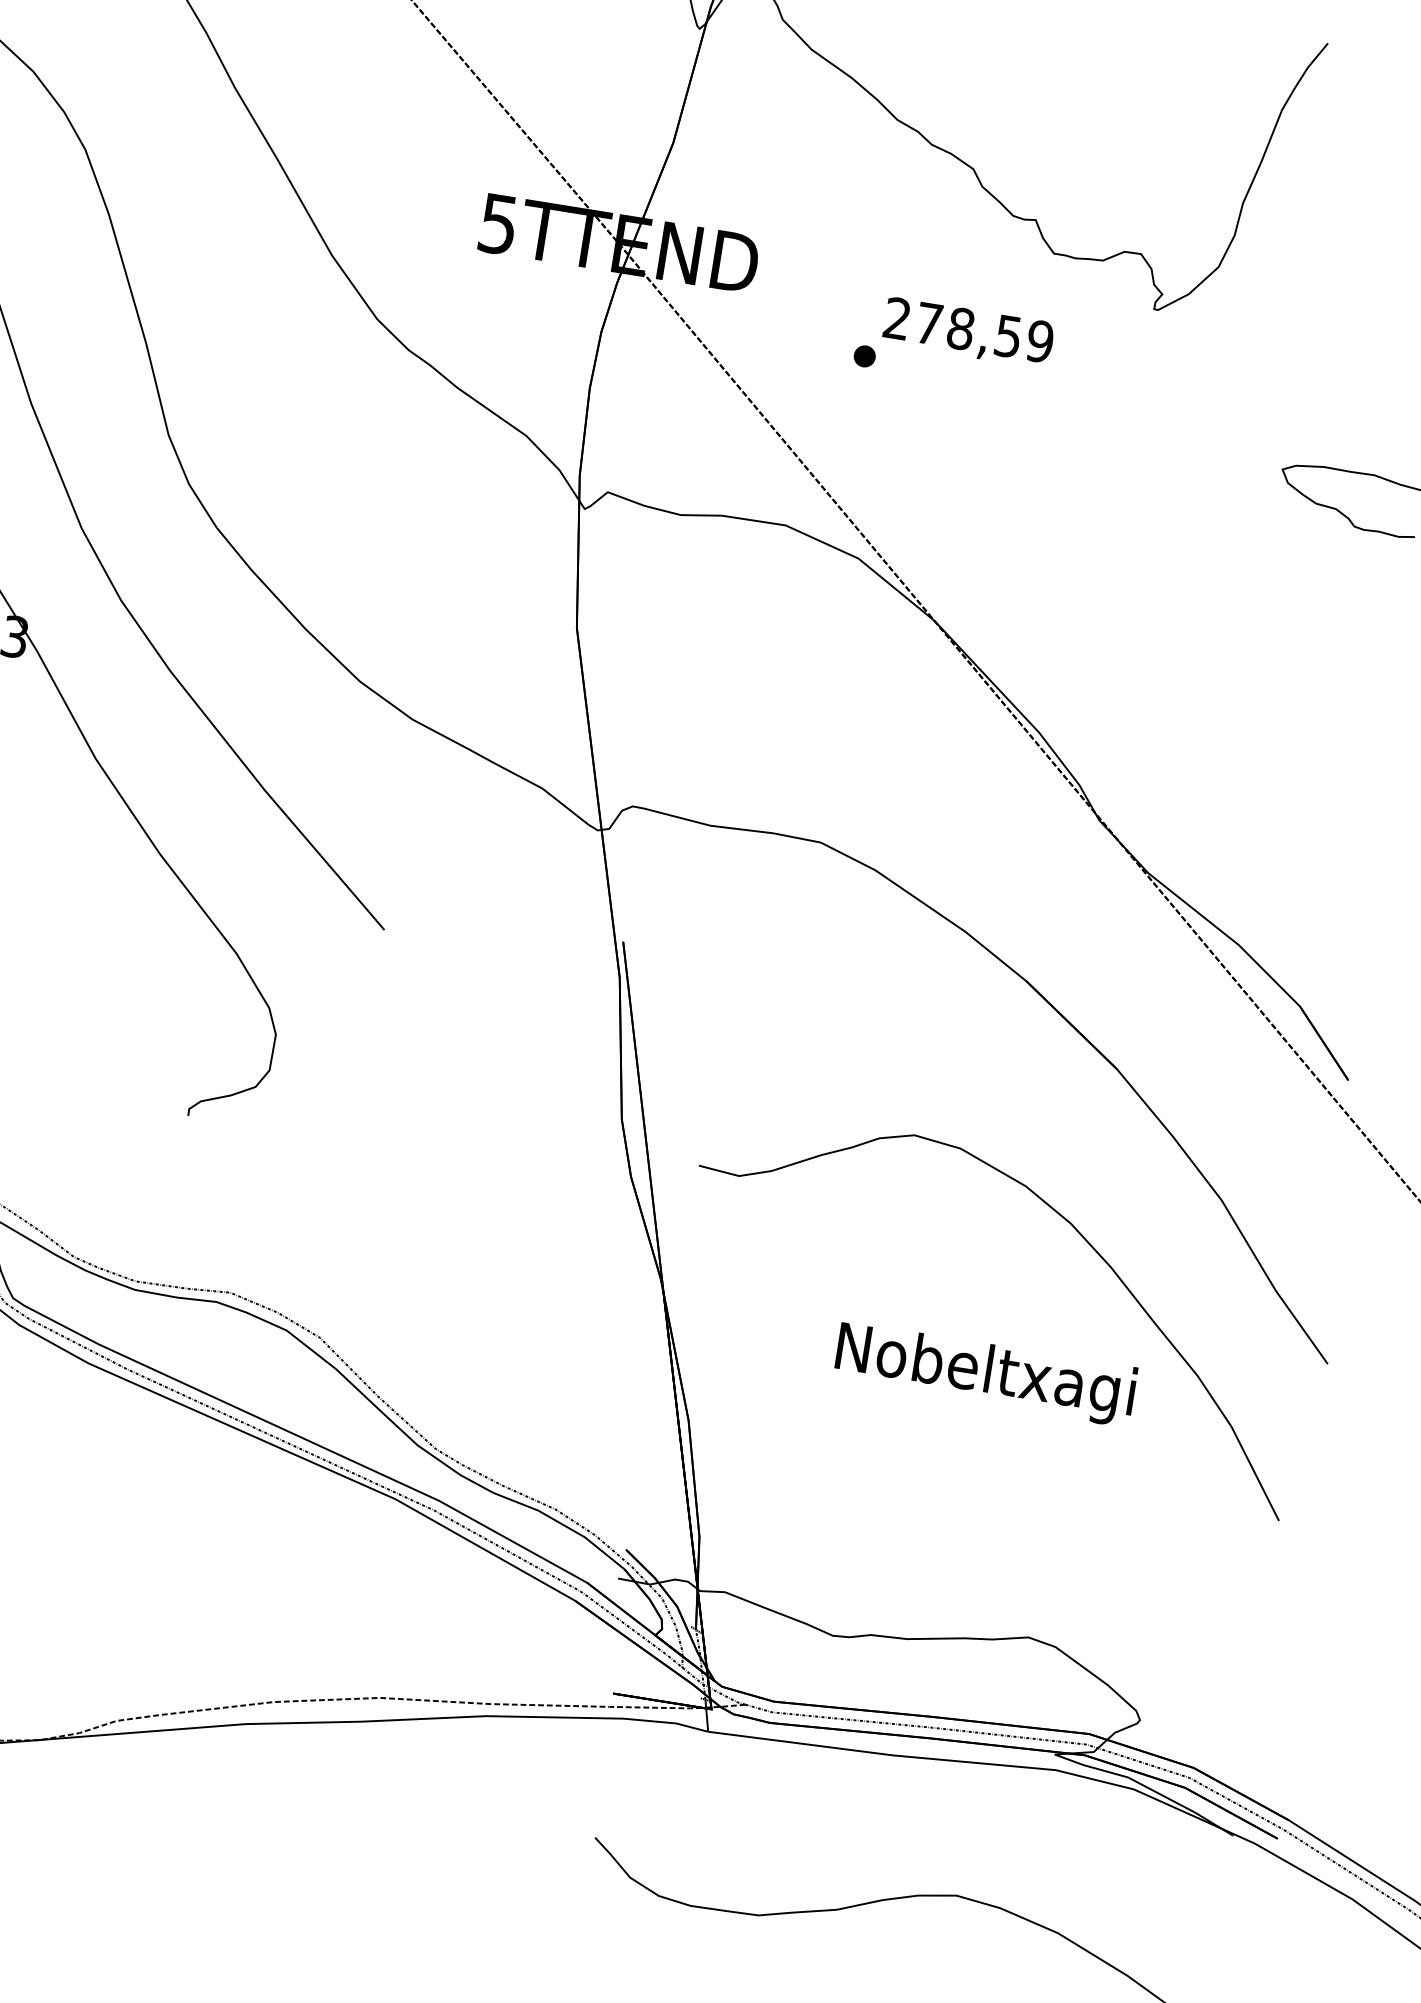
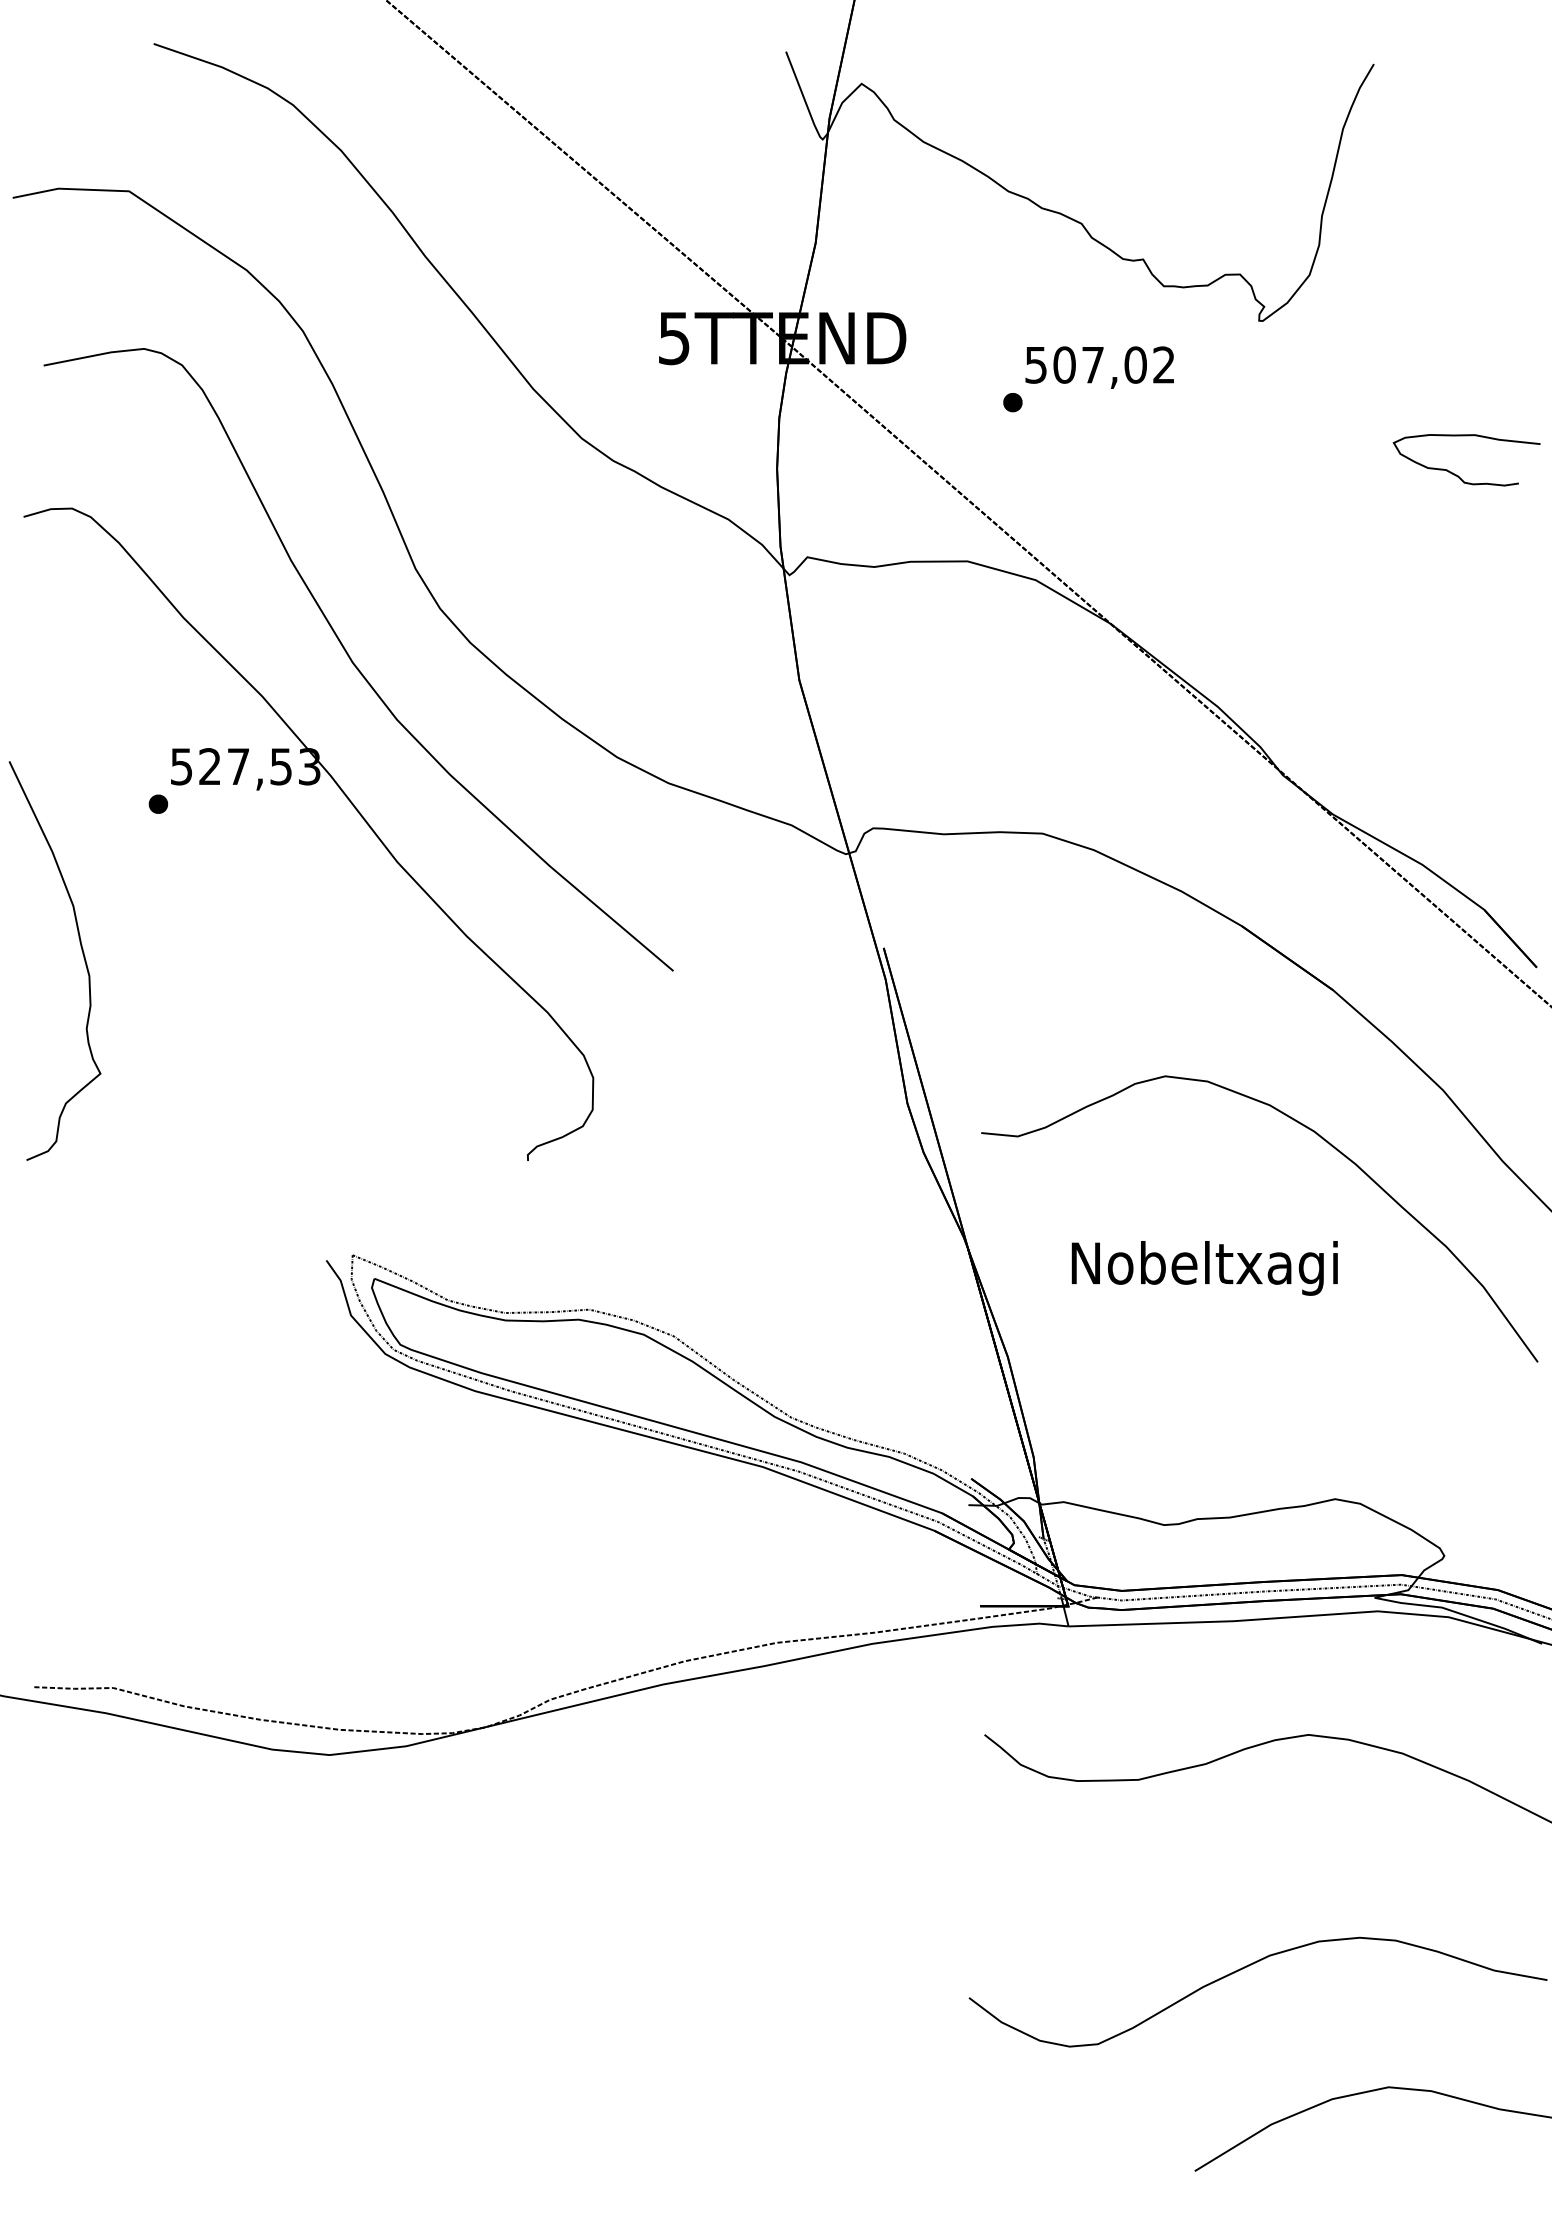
text: (969, 329) -> (1100, 364), 278,59 -> 507,02
text: (985, 1374) -> (1204, 1268), moved

